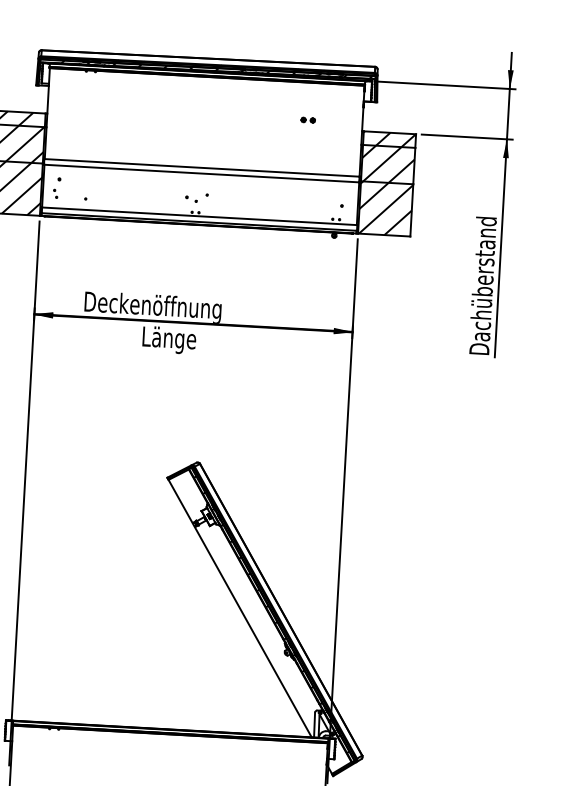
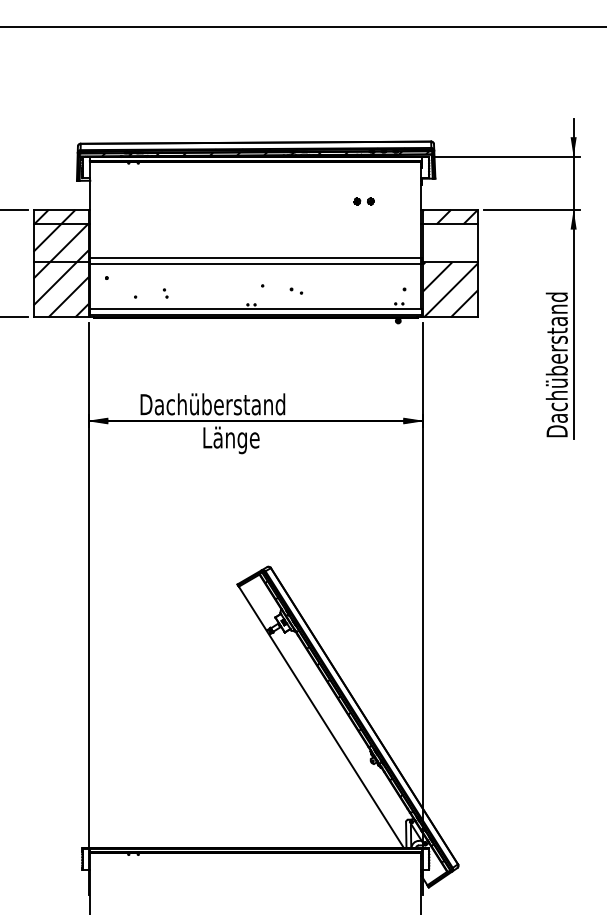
part: (308, 120) -> (364, 201), size x1.4
hatch: (388, 164) -> (450, 243), removed
part: (55, 193) -> (165, 293), moved
part: (191, 198) -> (296, 290), moved
text: (159, 307) -> (219, 406), Deckenöffnung -> Dachüberstand

